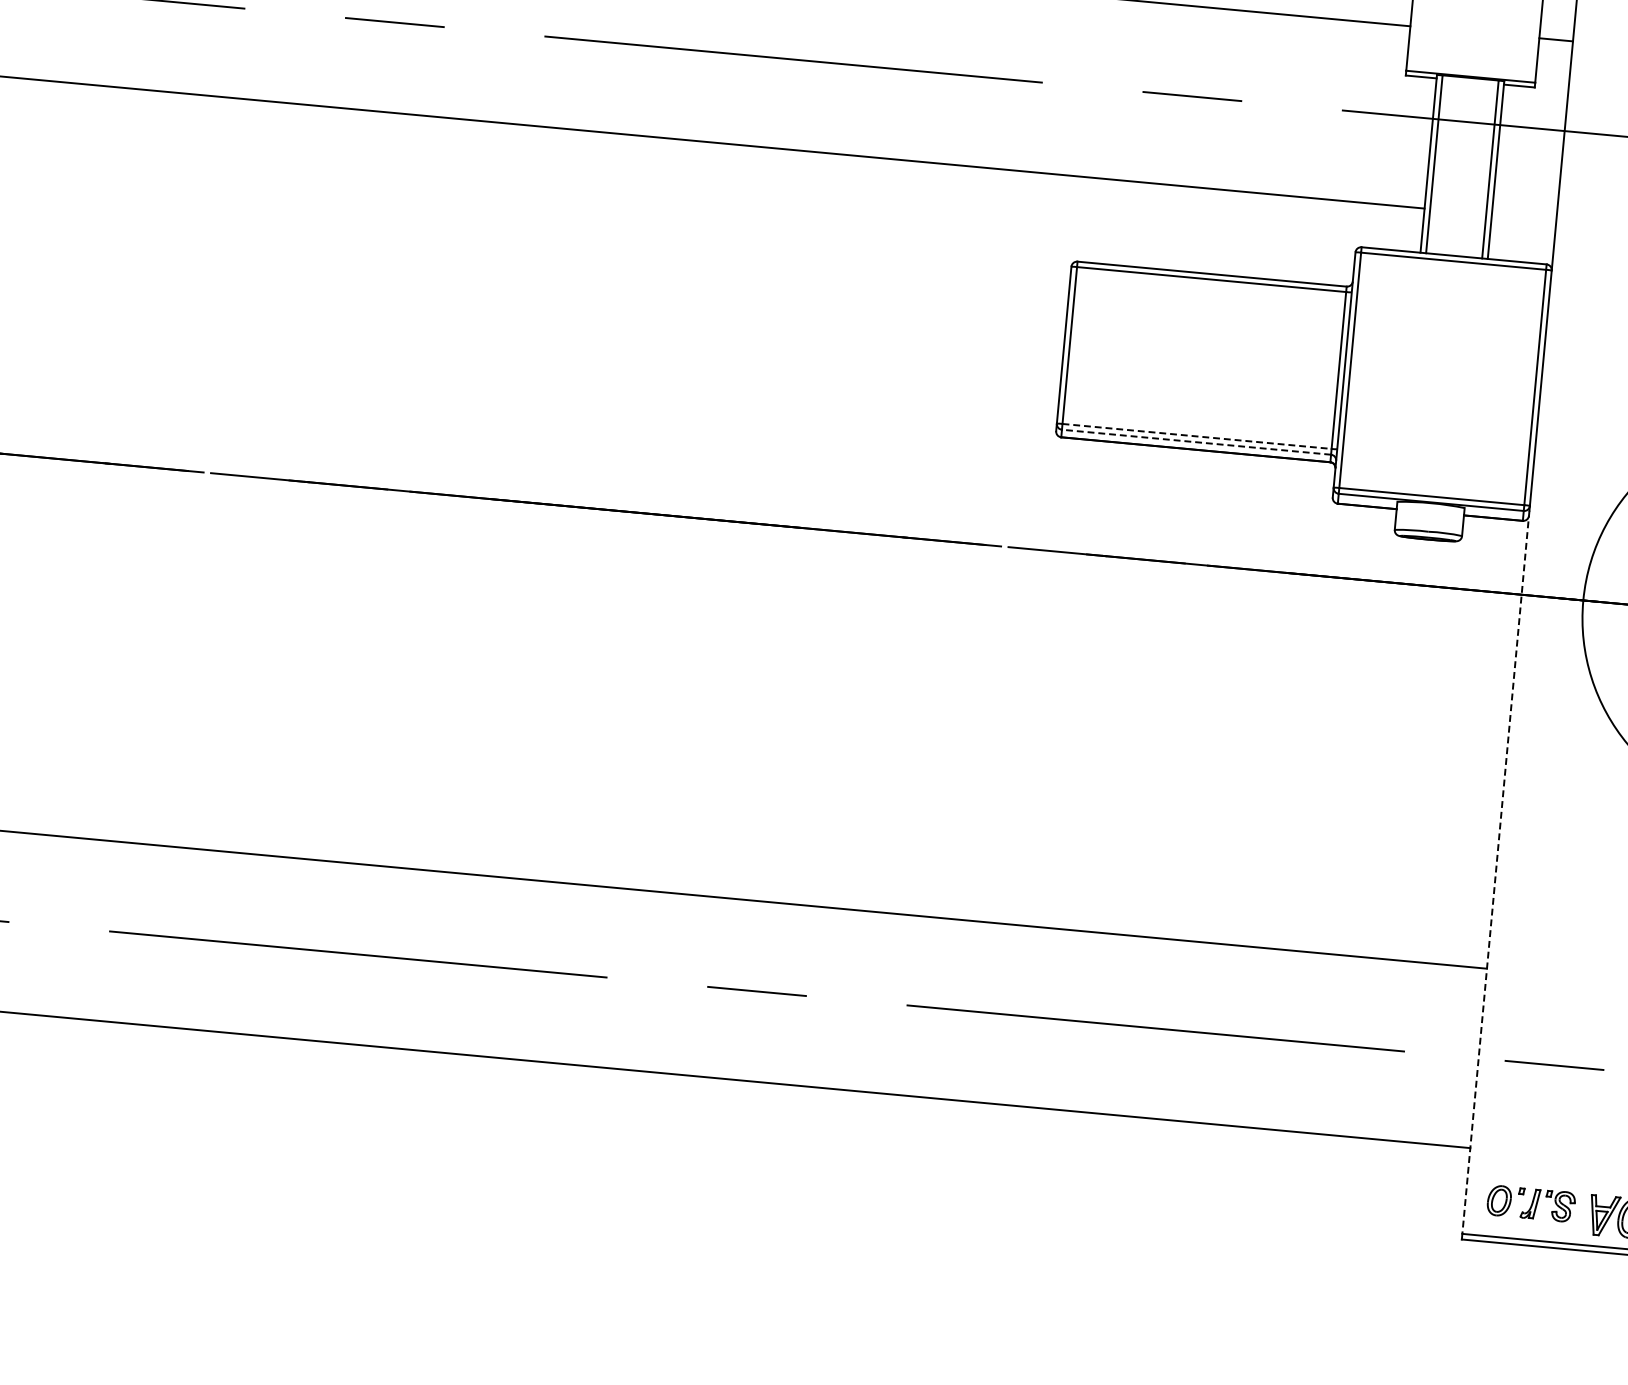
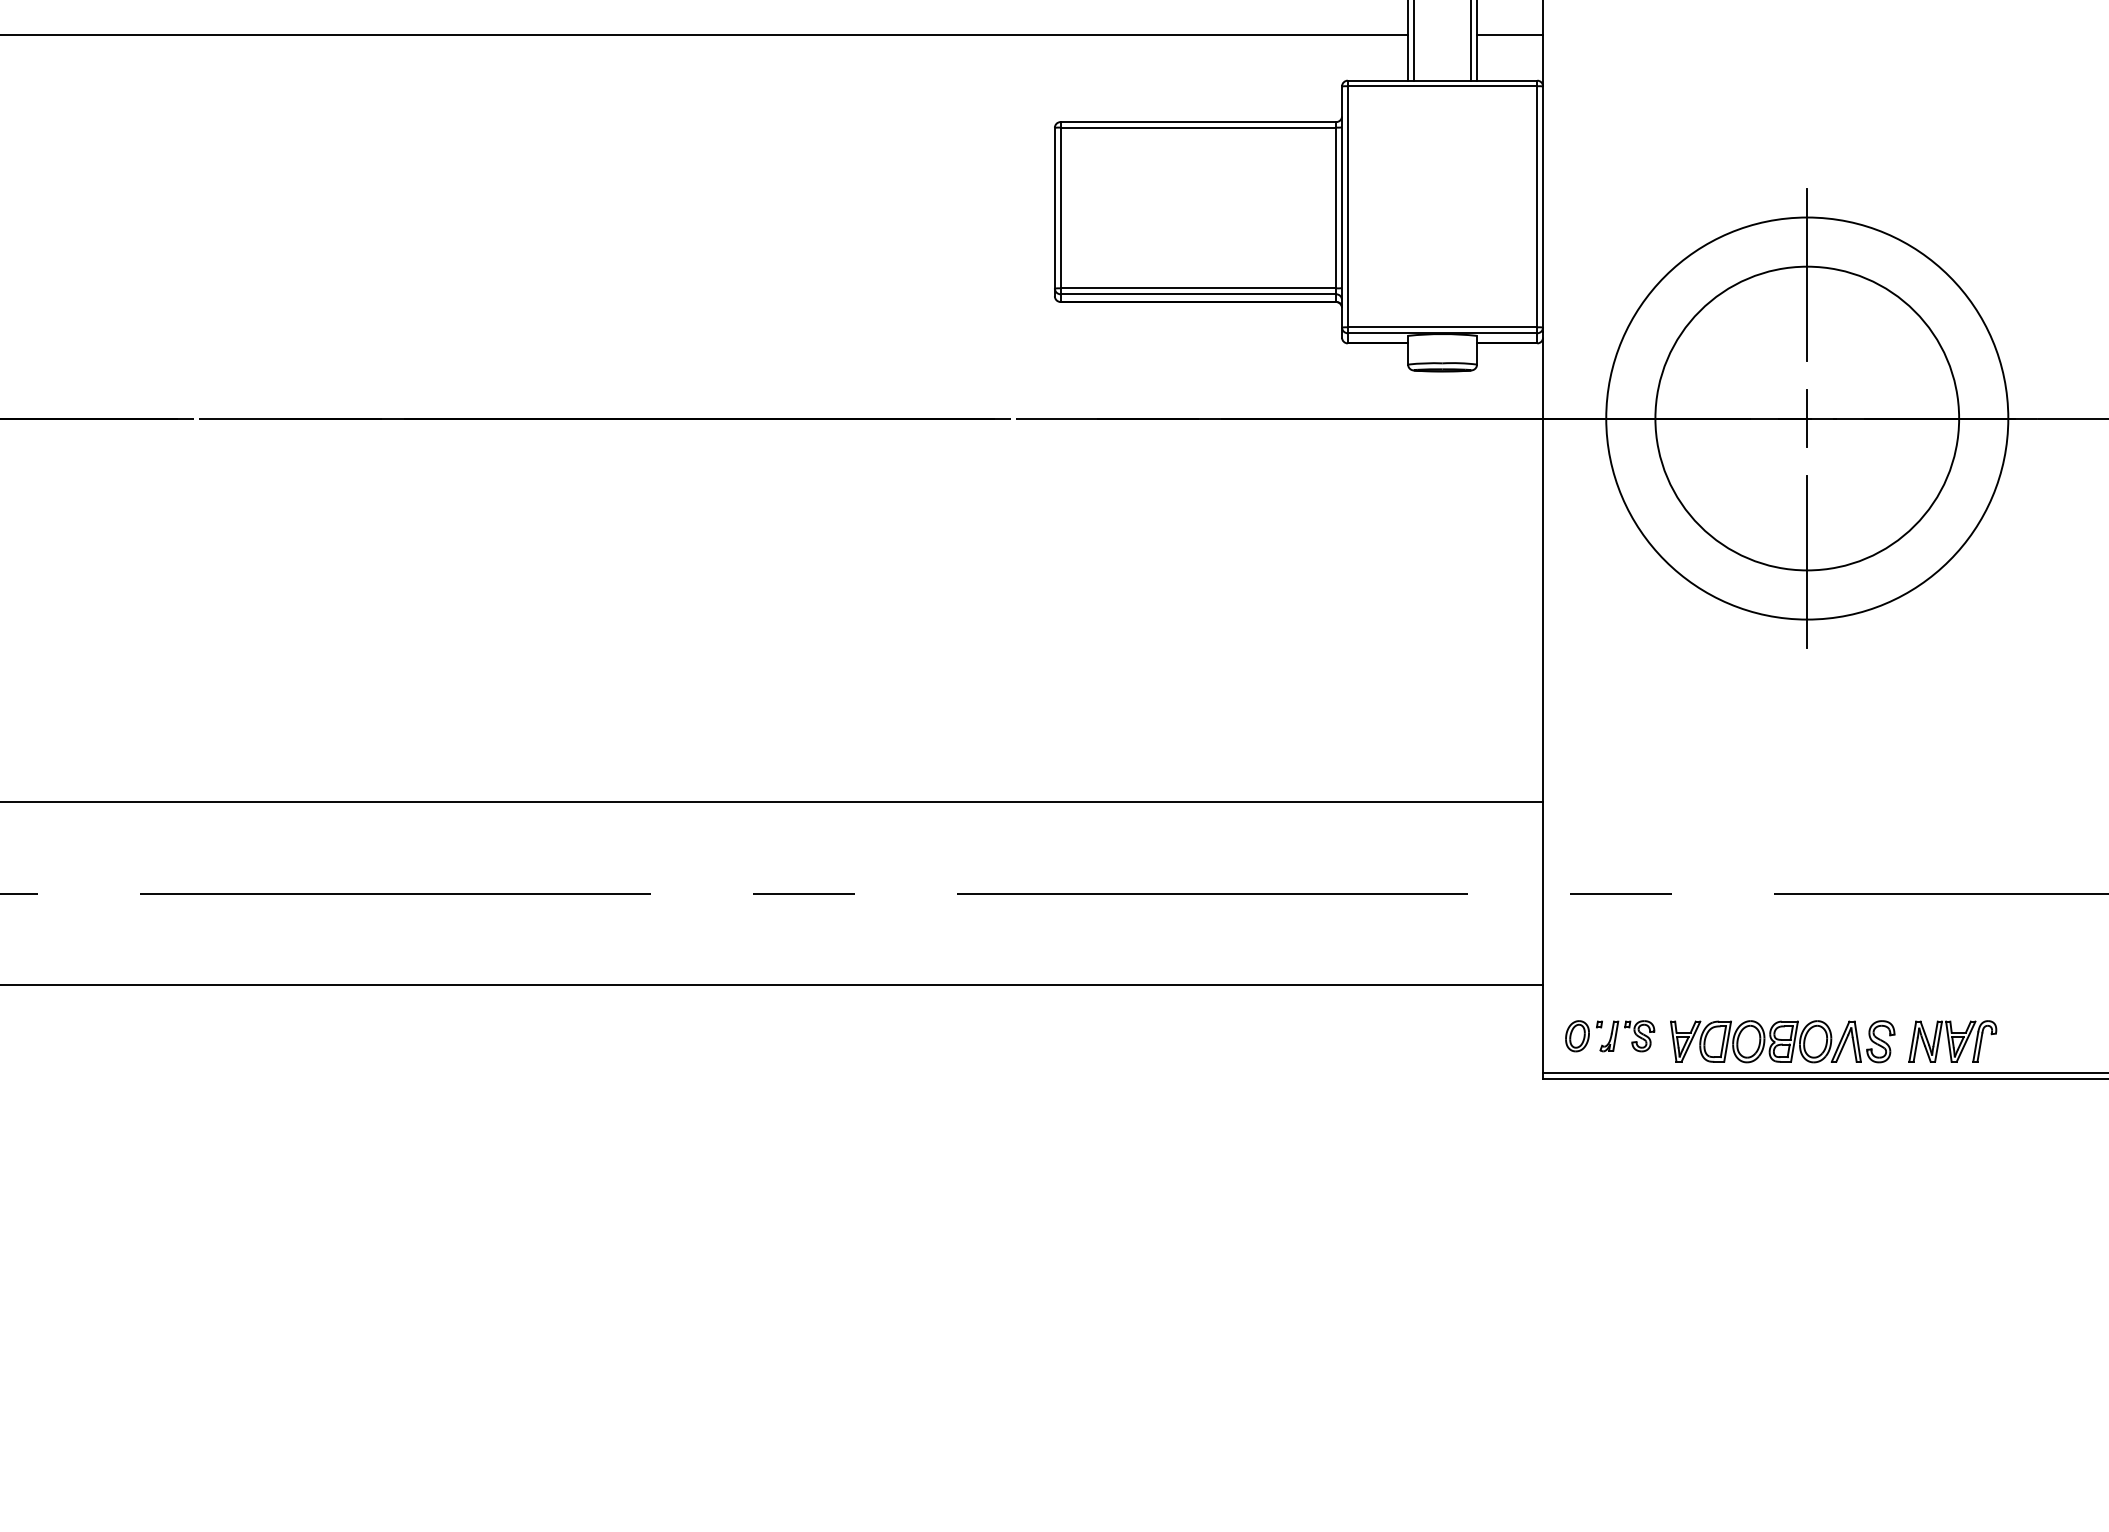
line: (1524, 217) -> (1510, 35), added
line: (1197, 436) -> (1198, 288), dashed -> solid
line: (1196, 442) -> (1198, 294), dashed -> solid
line: (1496, 872) -> (1543, 703), dashed -> solid

